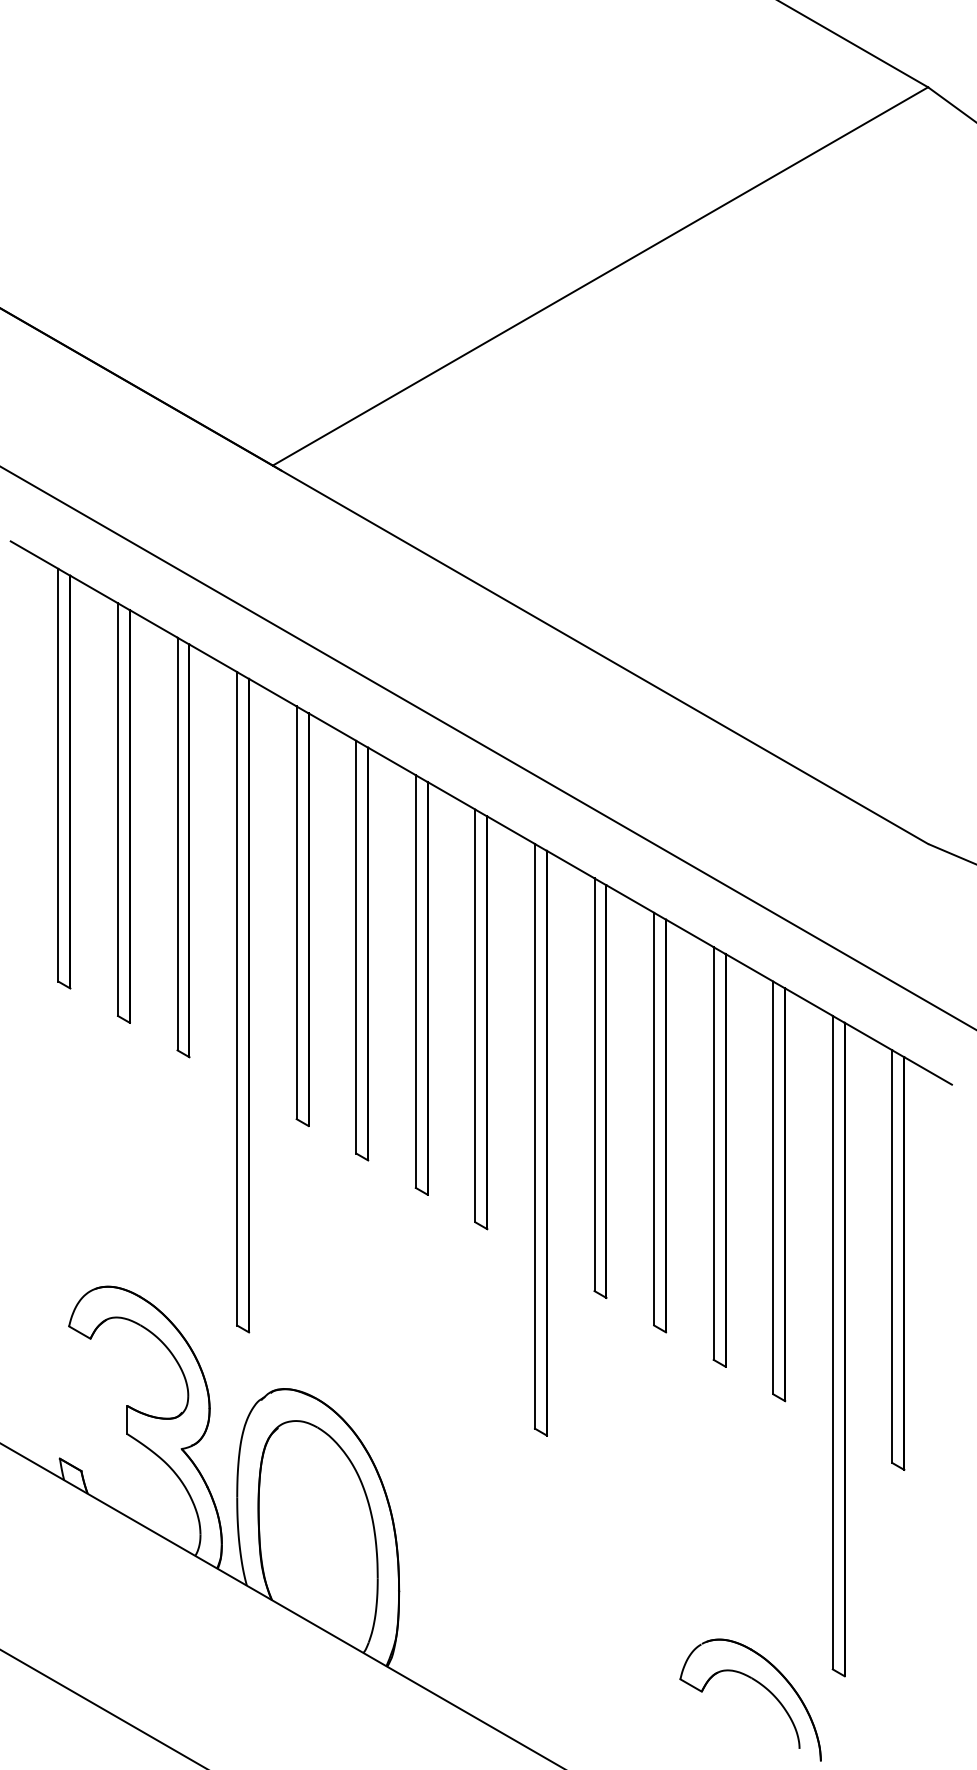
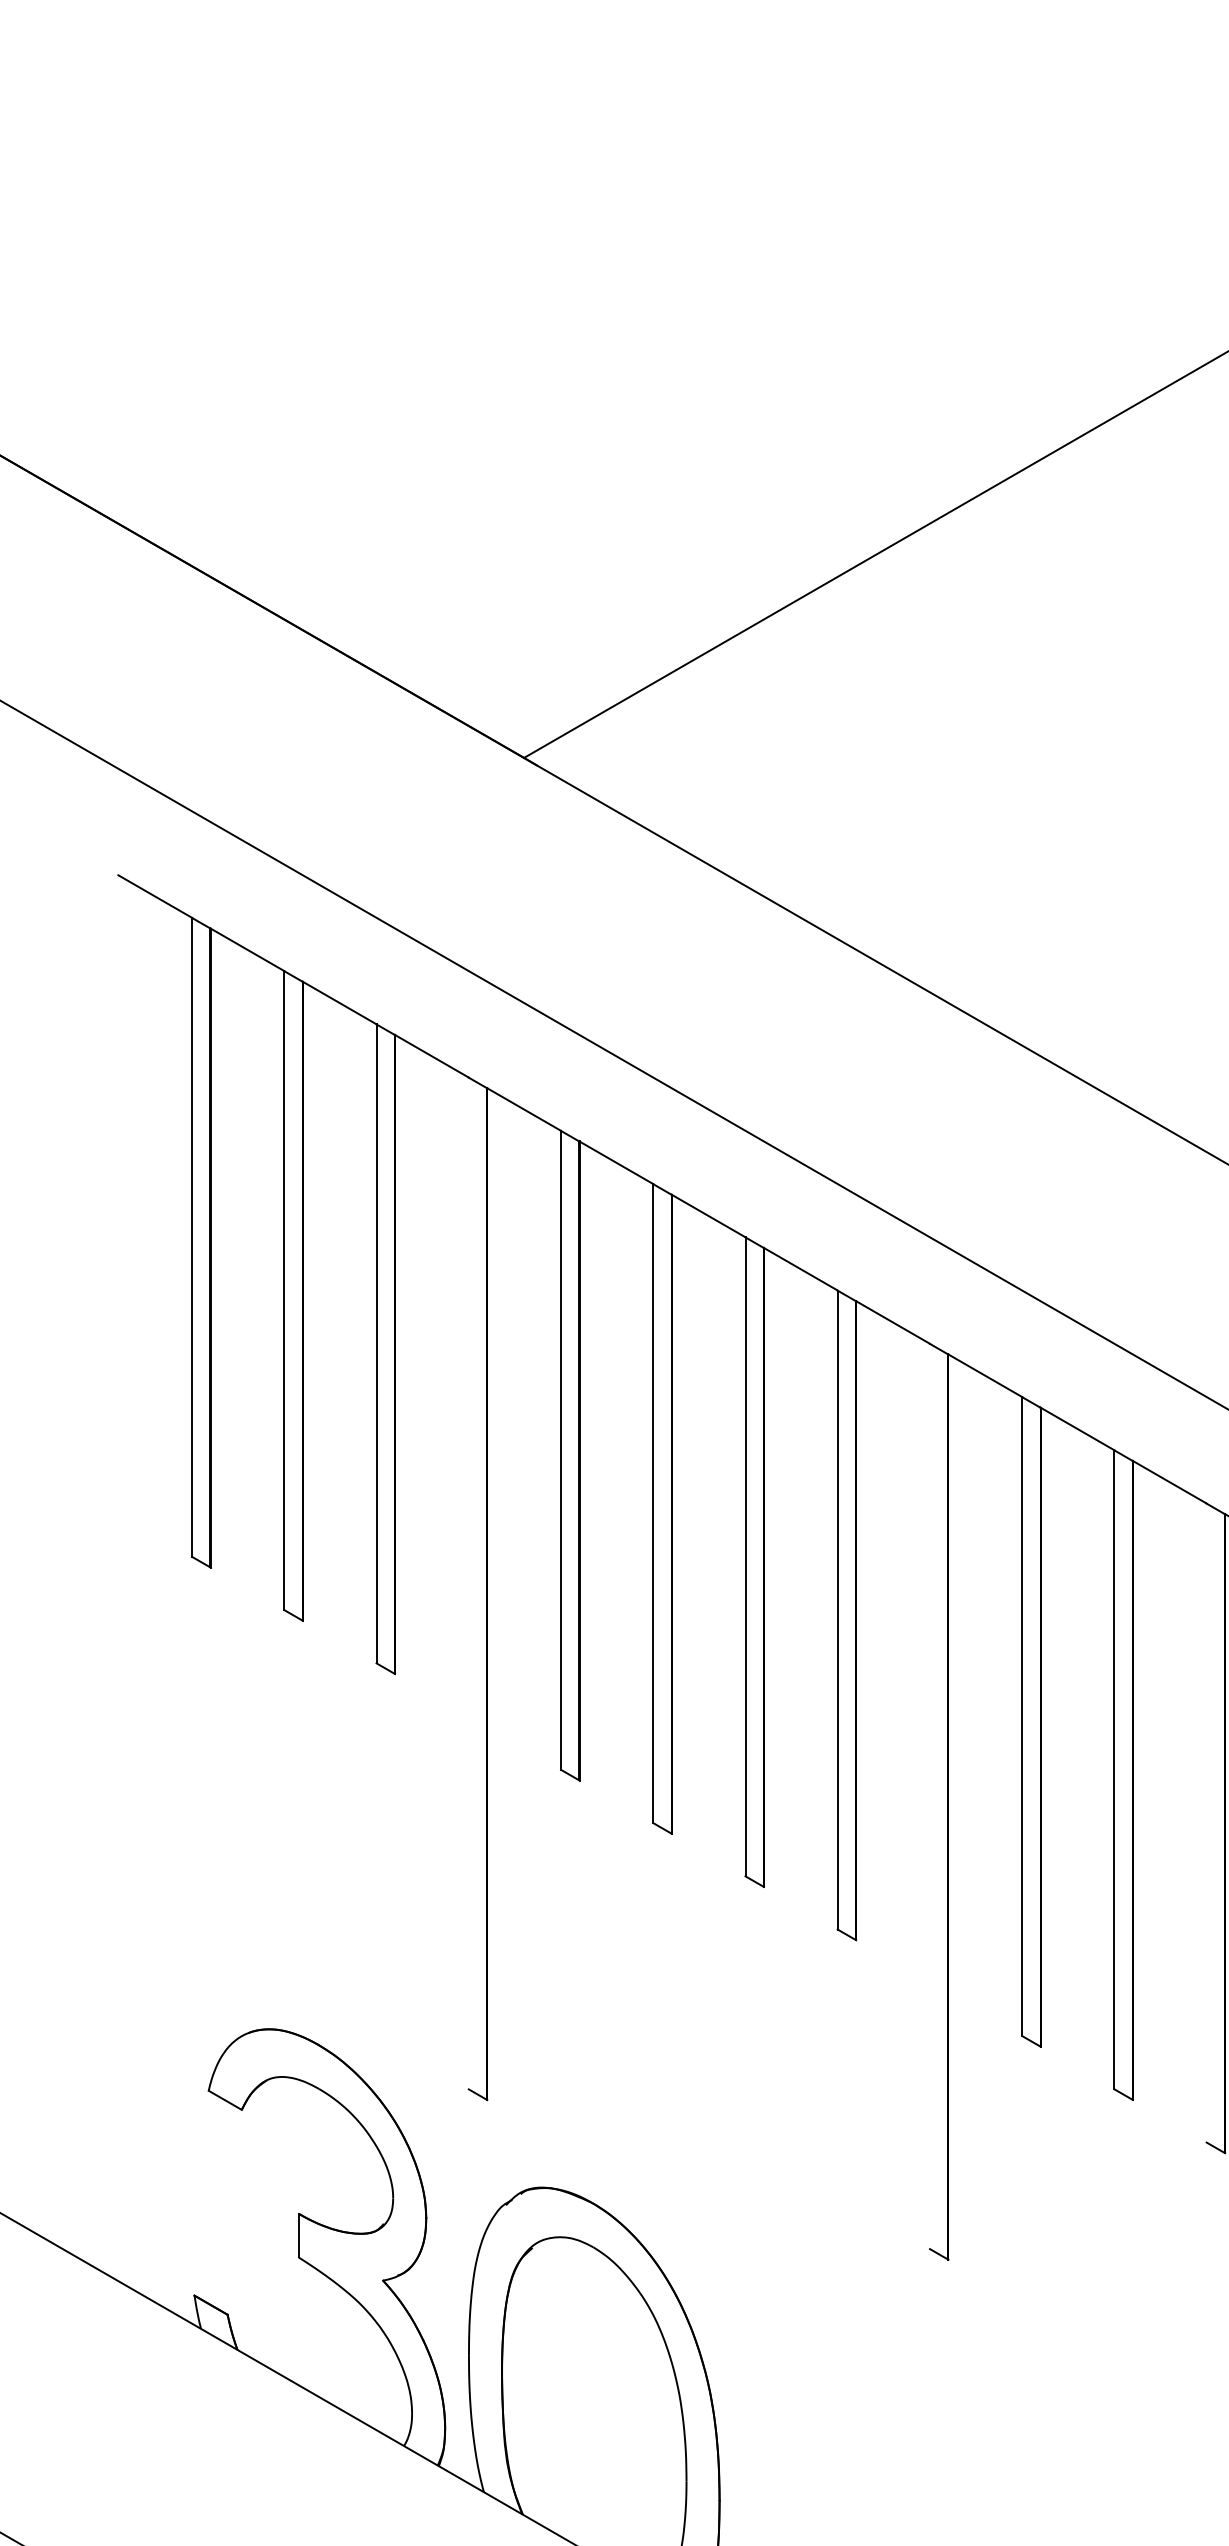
line: (237, 998) -> (469, 1583), removed
line: (534, 1135) -> (929, 1795), removed
line: (713, 1153) -> (1206, 1823), removed

